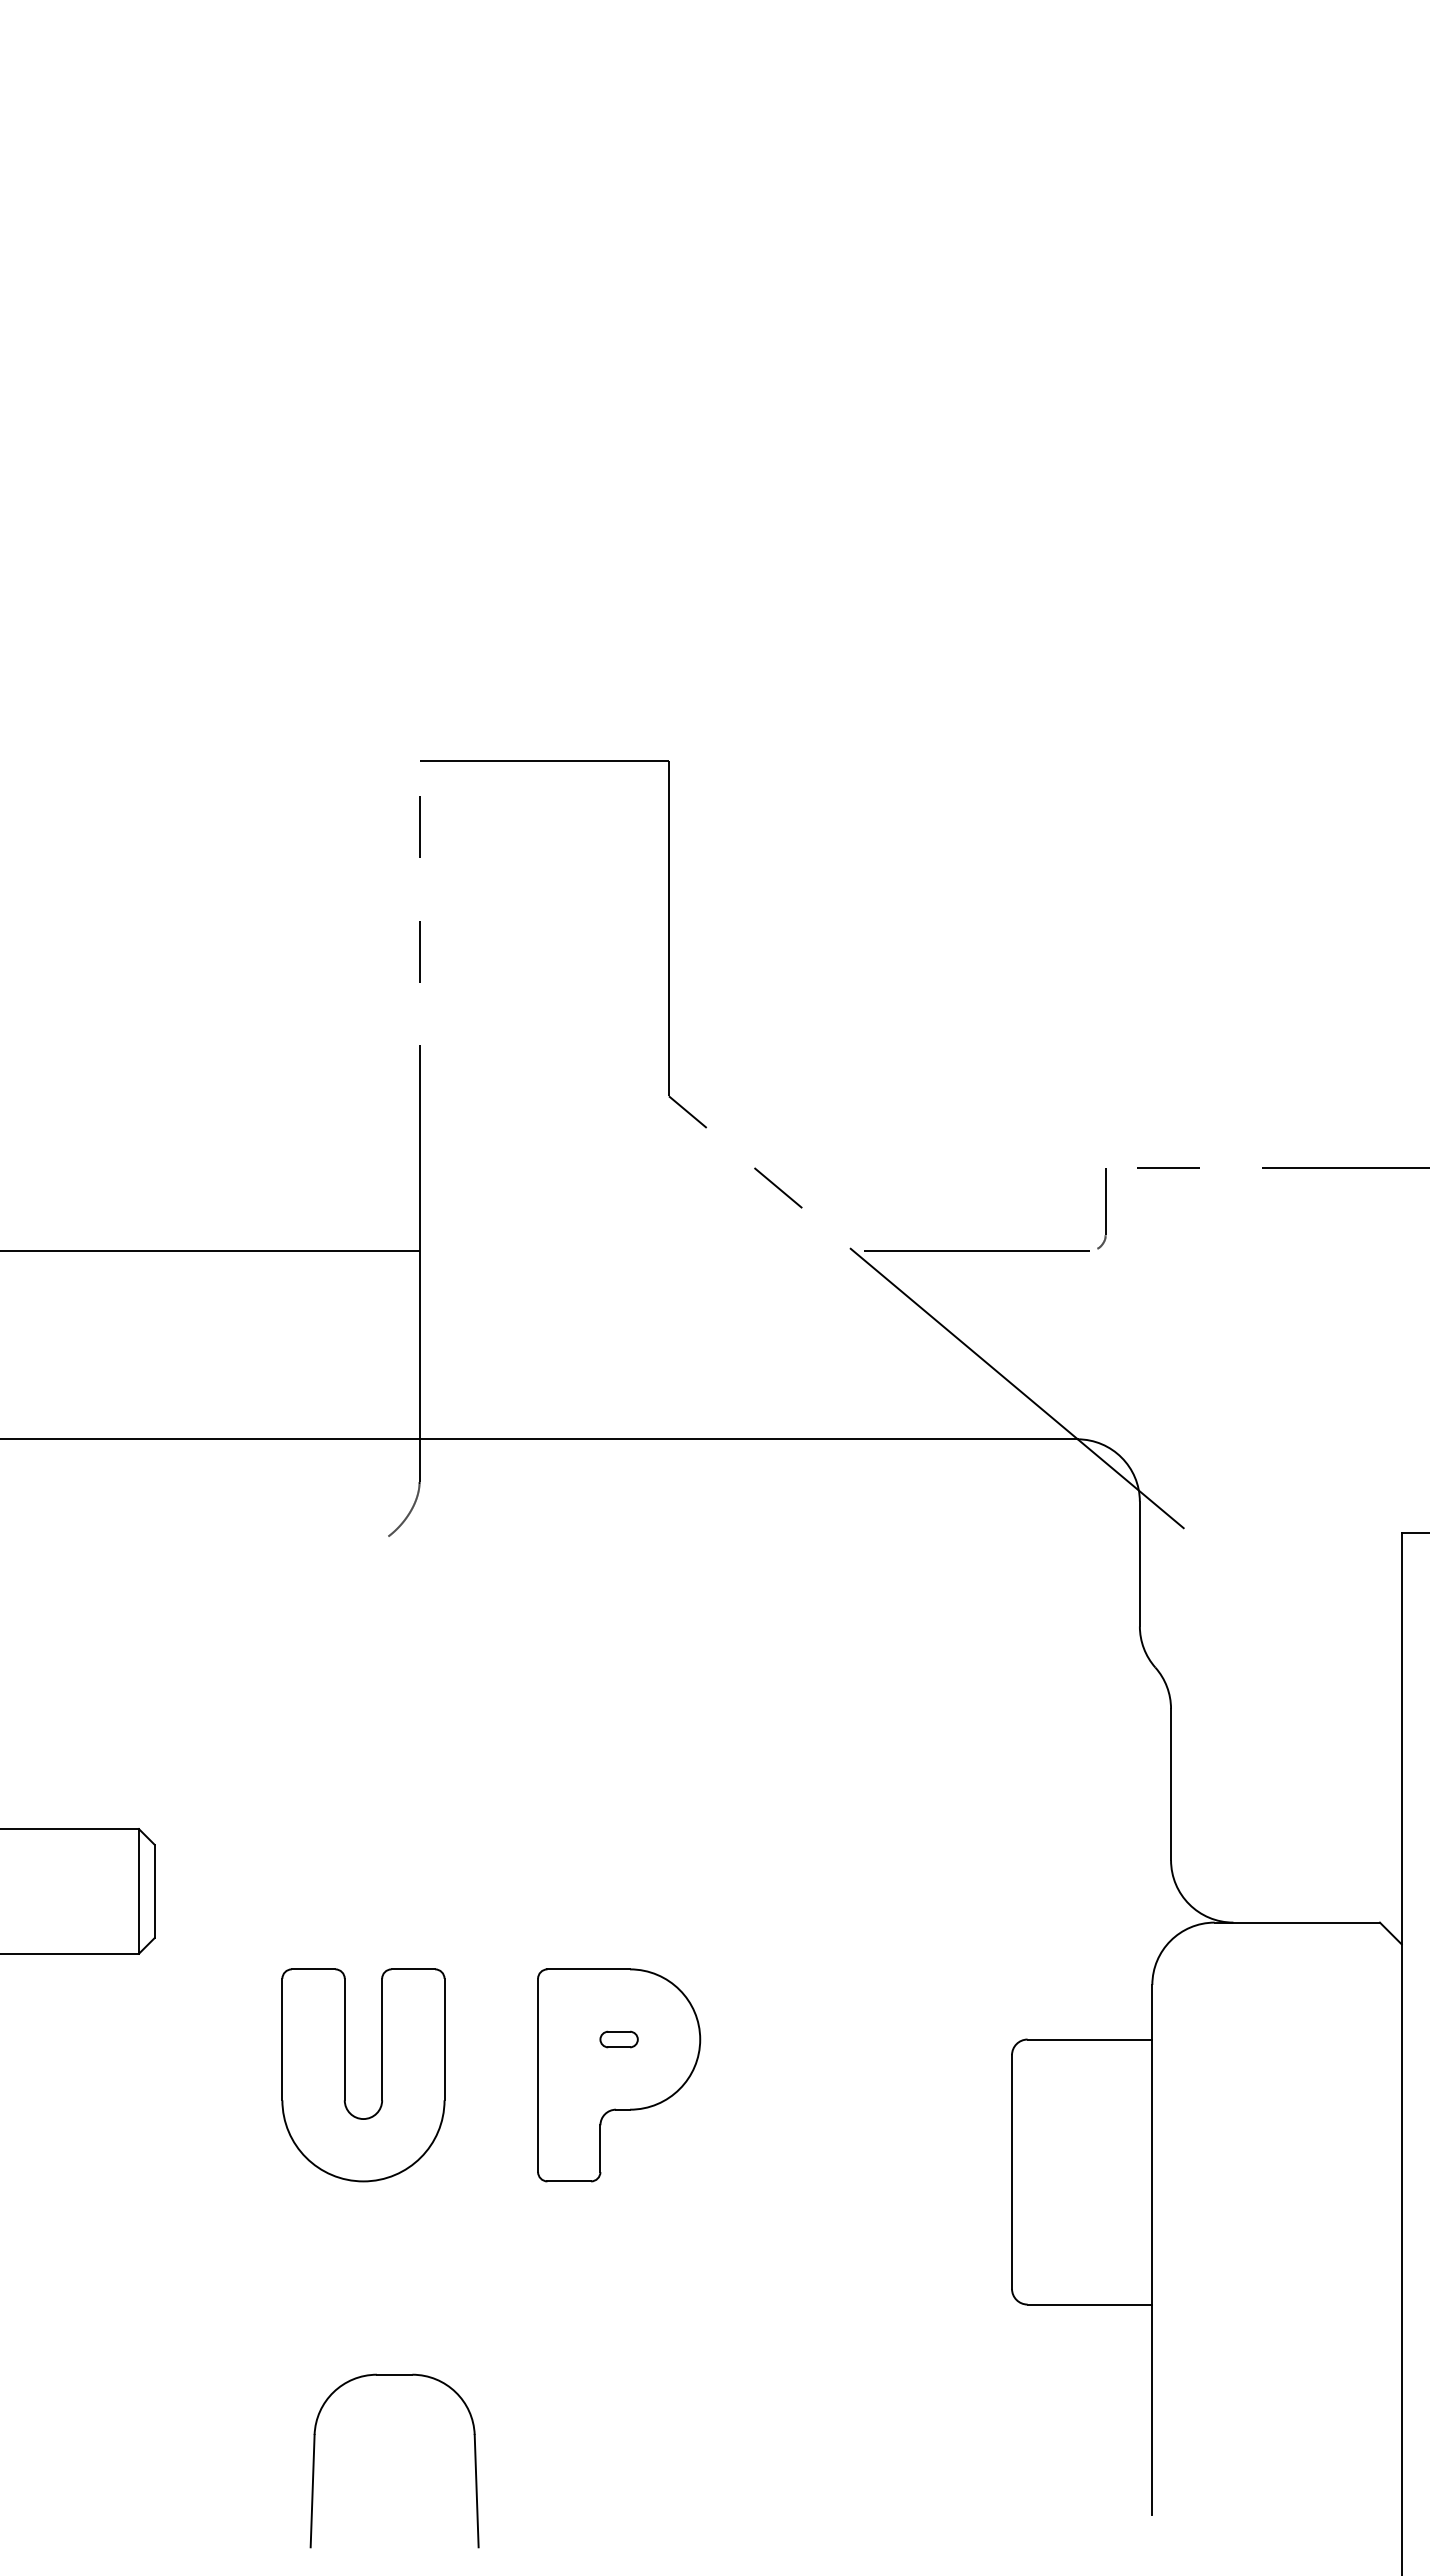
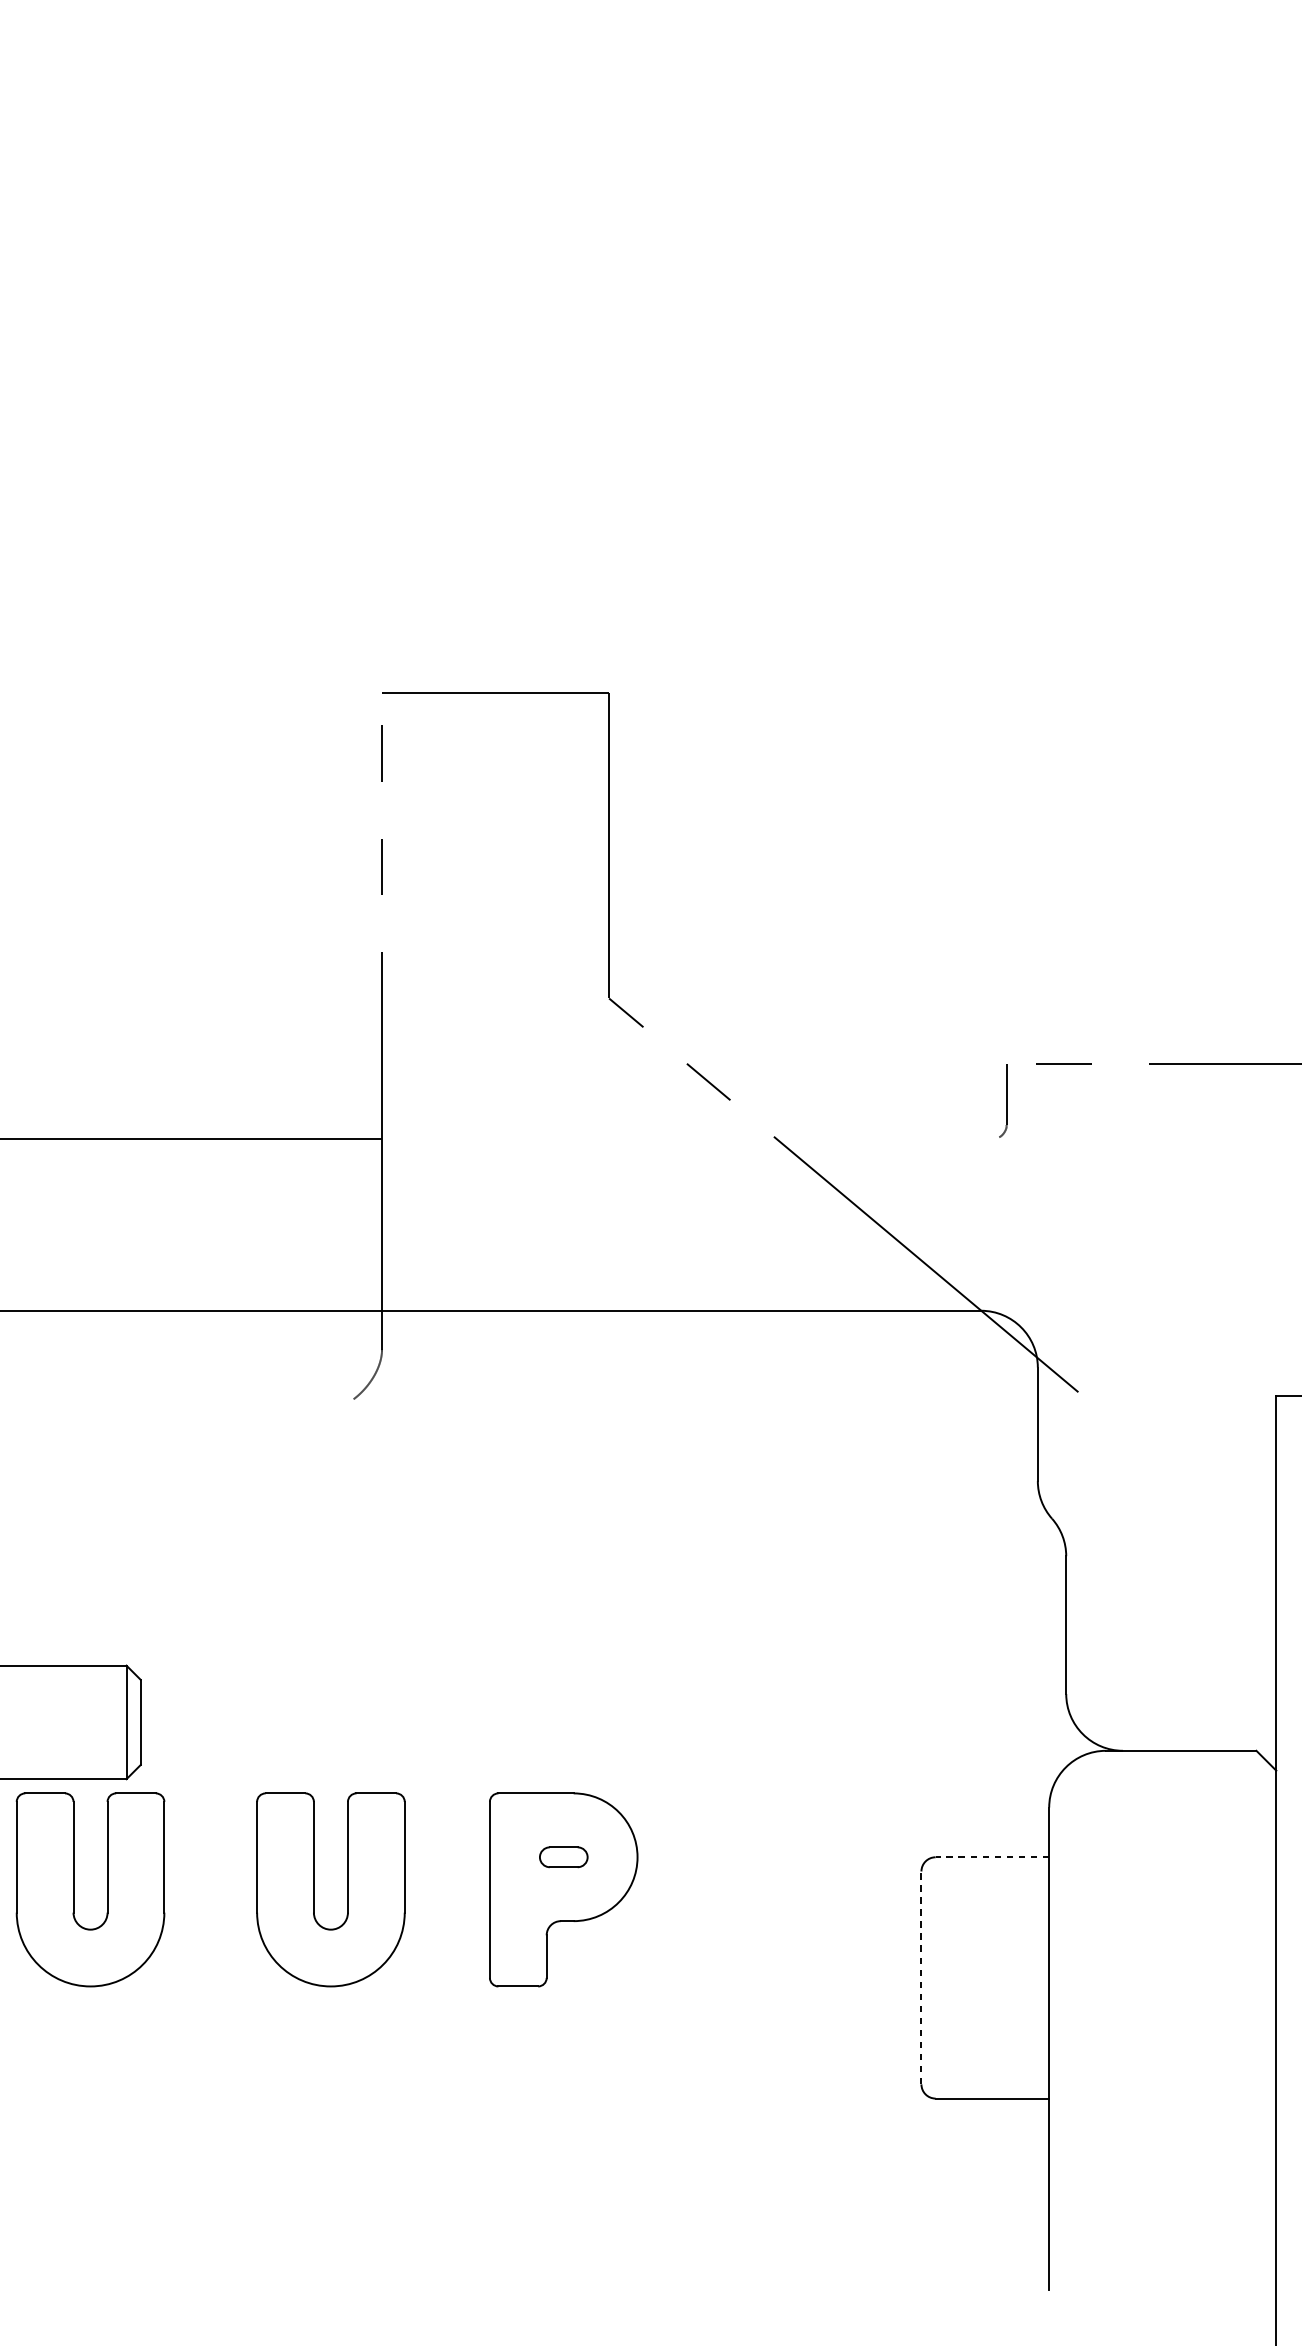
line: (977, 1250) -> (890, 1138), removed
part: (618, 2039) -> (563, 1857), size x1.4
line: (1089, 2039) -> (991, 1857), solid -> dashed
part: (81, 2075) -> (74, 1890), added
line: (1012, 2172) -> (921, 1978), solid -> dashed
part: (314, 2460) -> (286, 2240), removed

